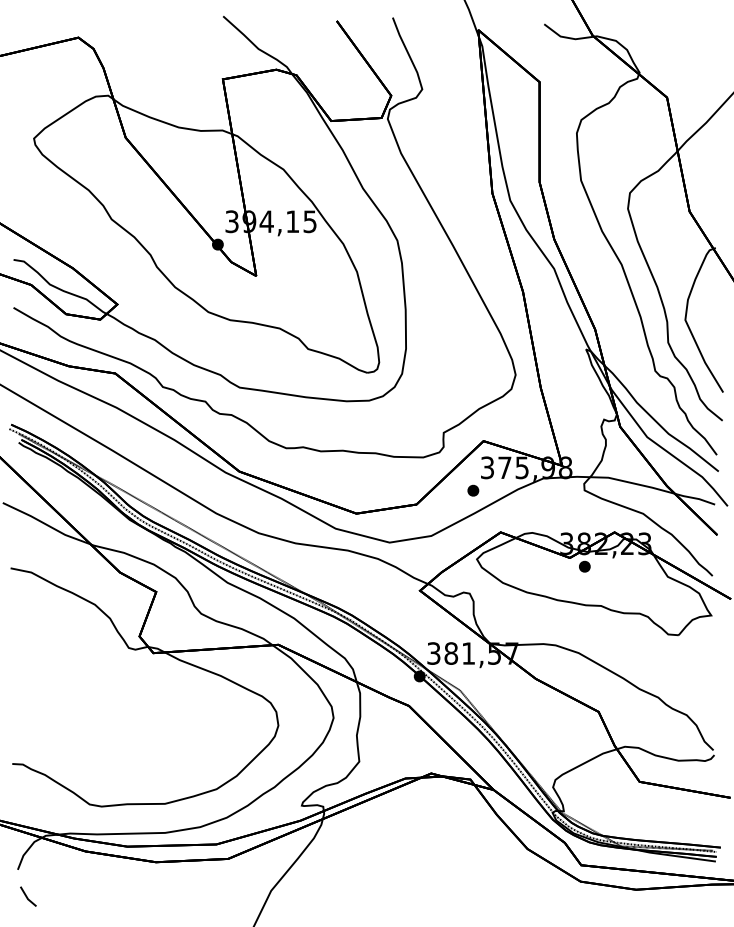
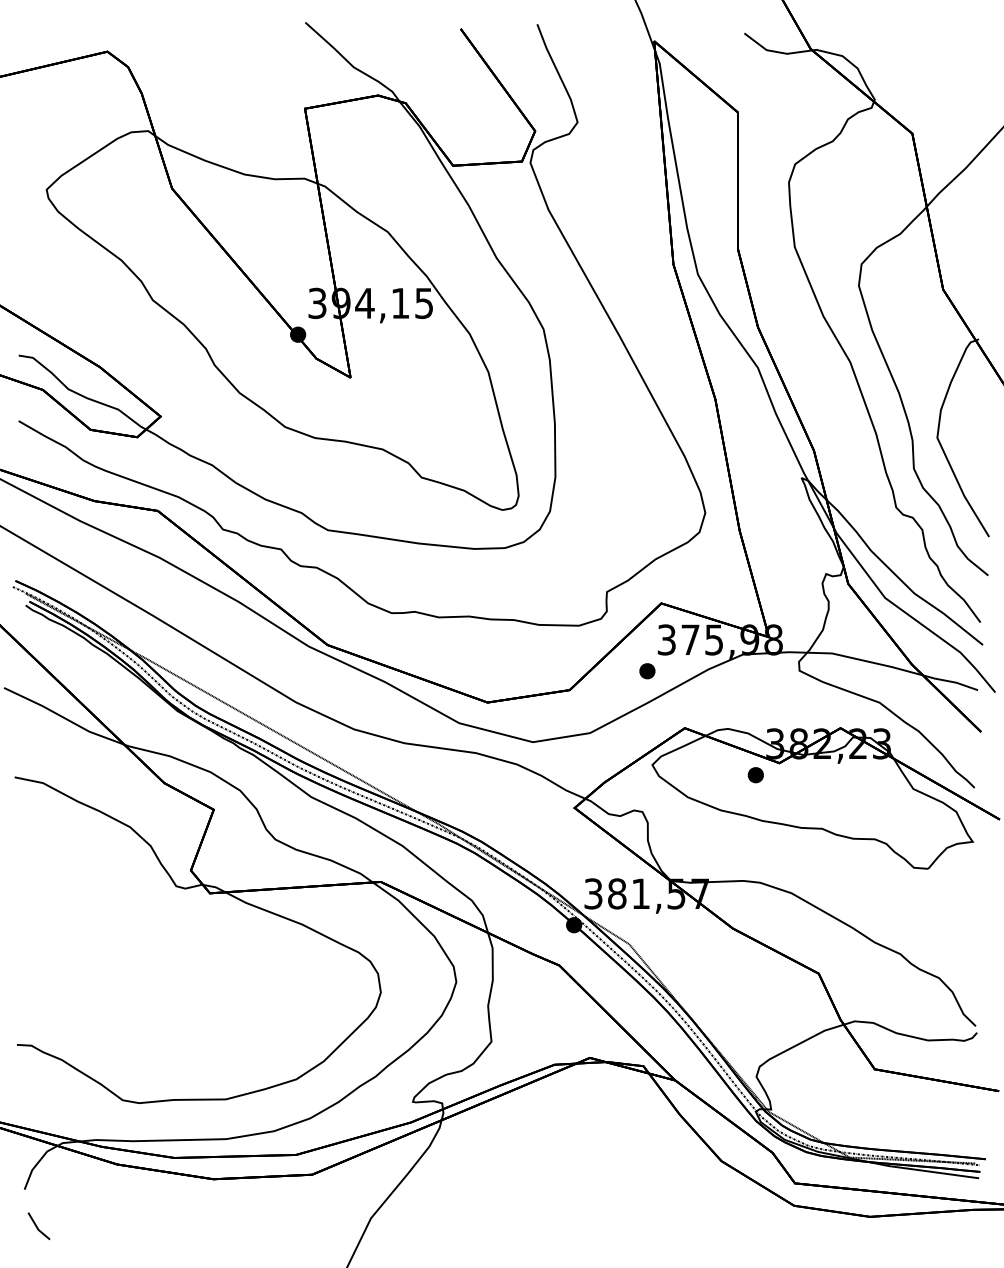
part: (584, 566) -> (755, 775), moved

